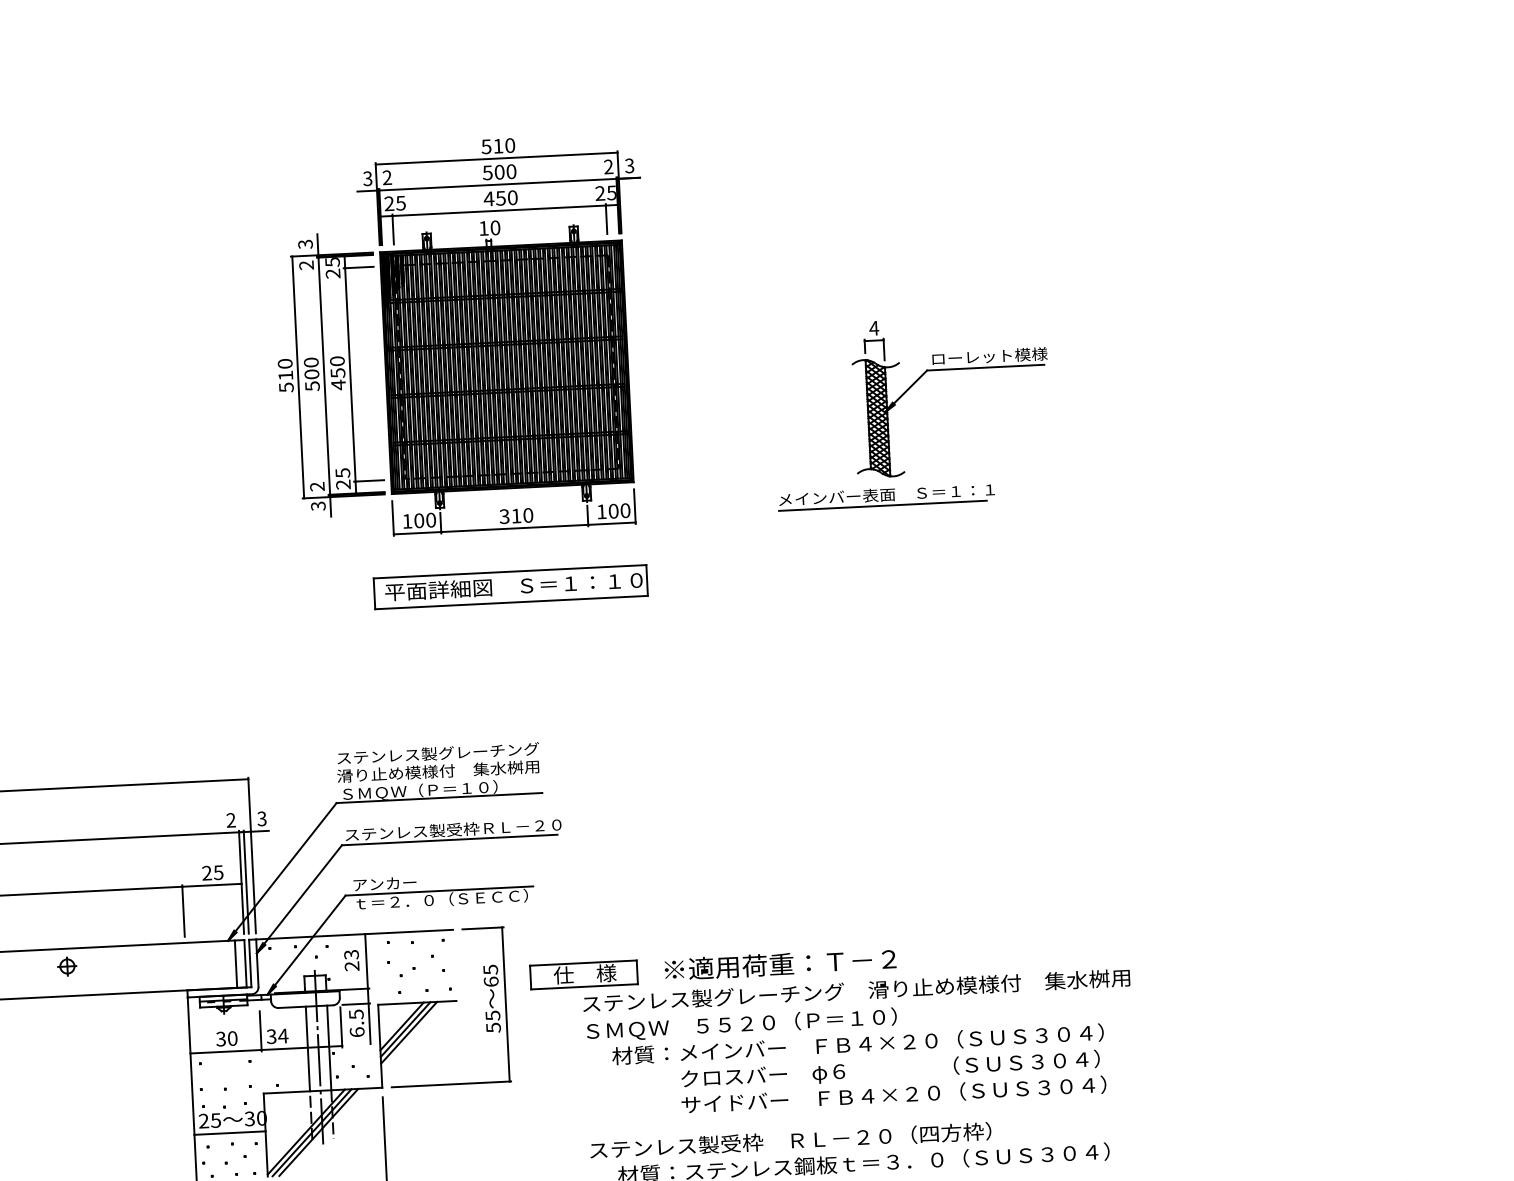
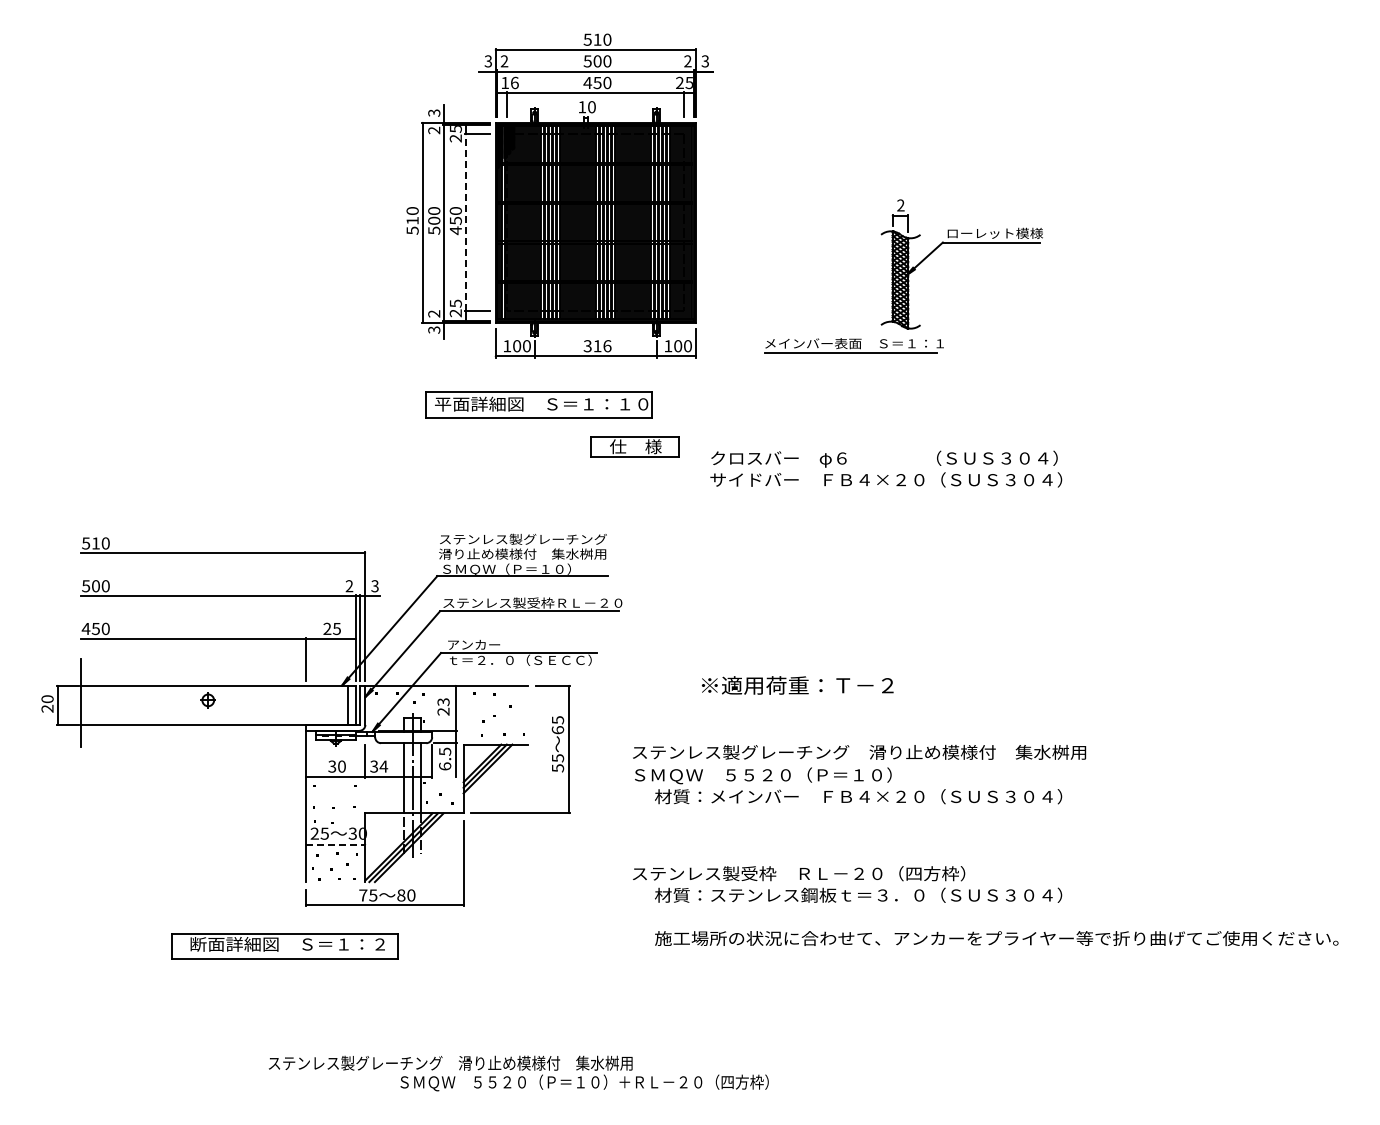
text: (394, 202) -> (509, 82), 25 -> 16
text: (873, 328) -> (900, 205), 4 -> 2
line: (350, 374) -> (466, 222), solid -> dashed
part: (885, 497) -> (853, 345), moved
text: (528, 515) -> (607, 346), 310 -> 316
part: (510, 586) -> (538, 404), moved
text: (780, 964) -> (797, 685), moved
part: (583, 974) -> (634, 446), moved
text: (893, 1081) -> (886, 468), moved
line: (230, 1132) -> (336, 844), solid -> dashed

